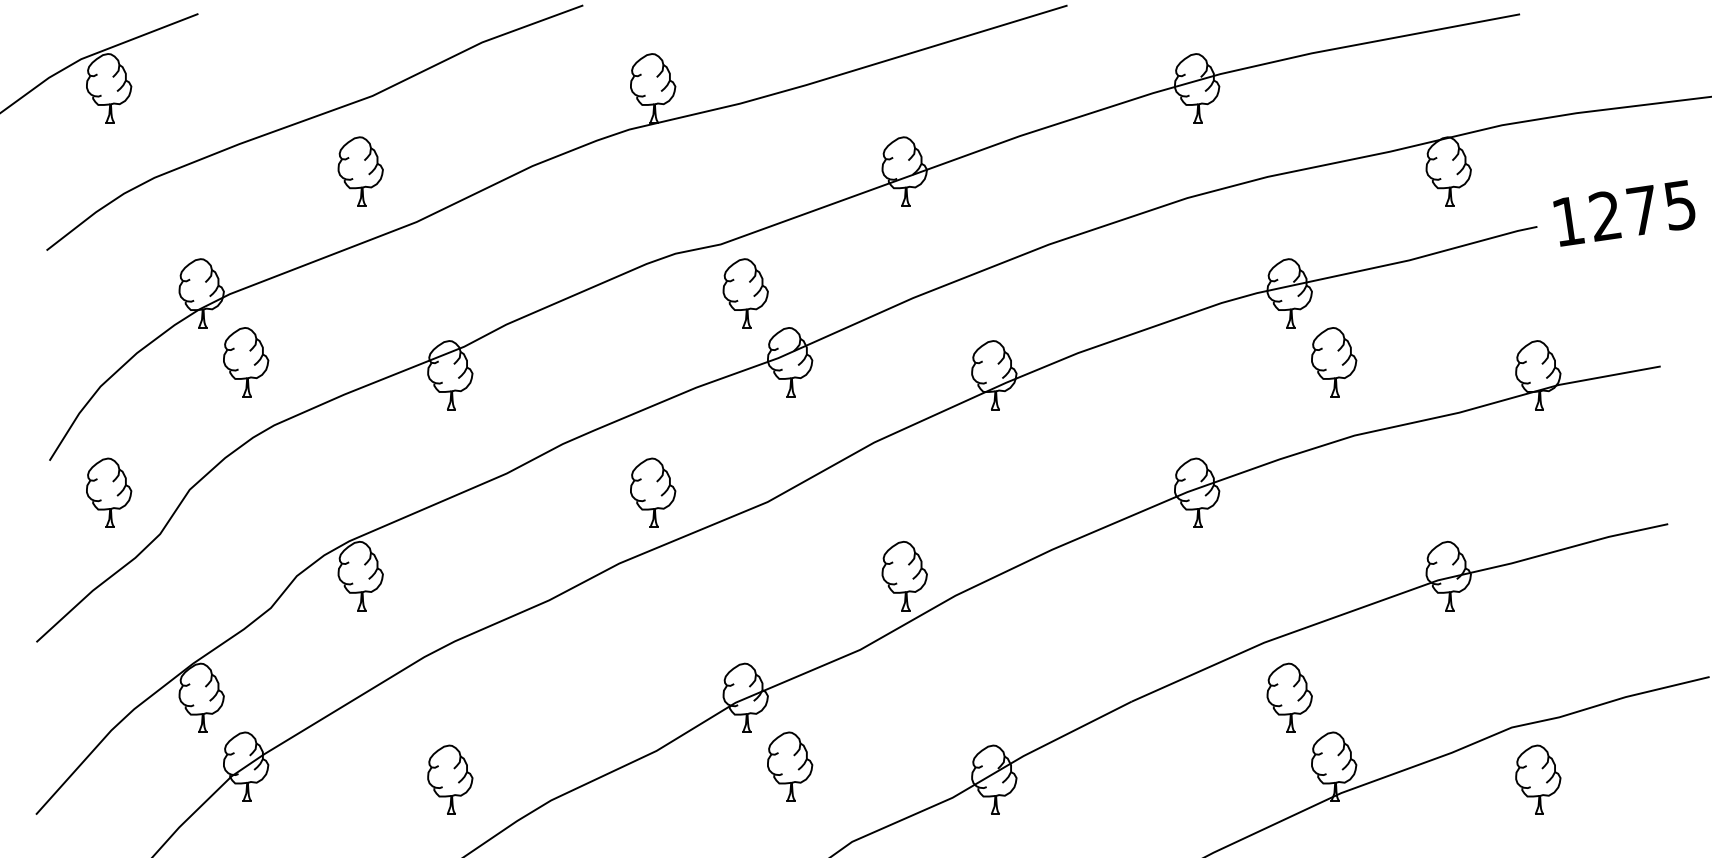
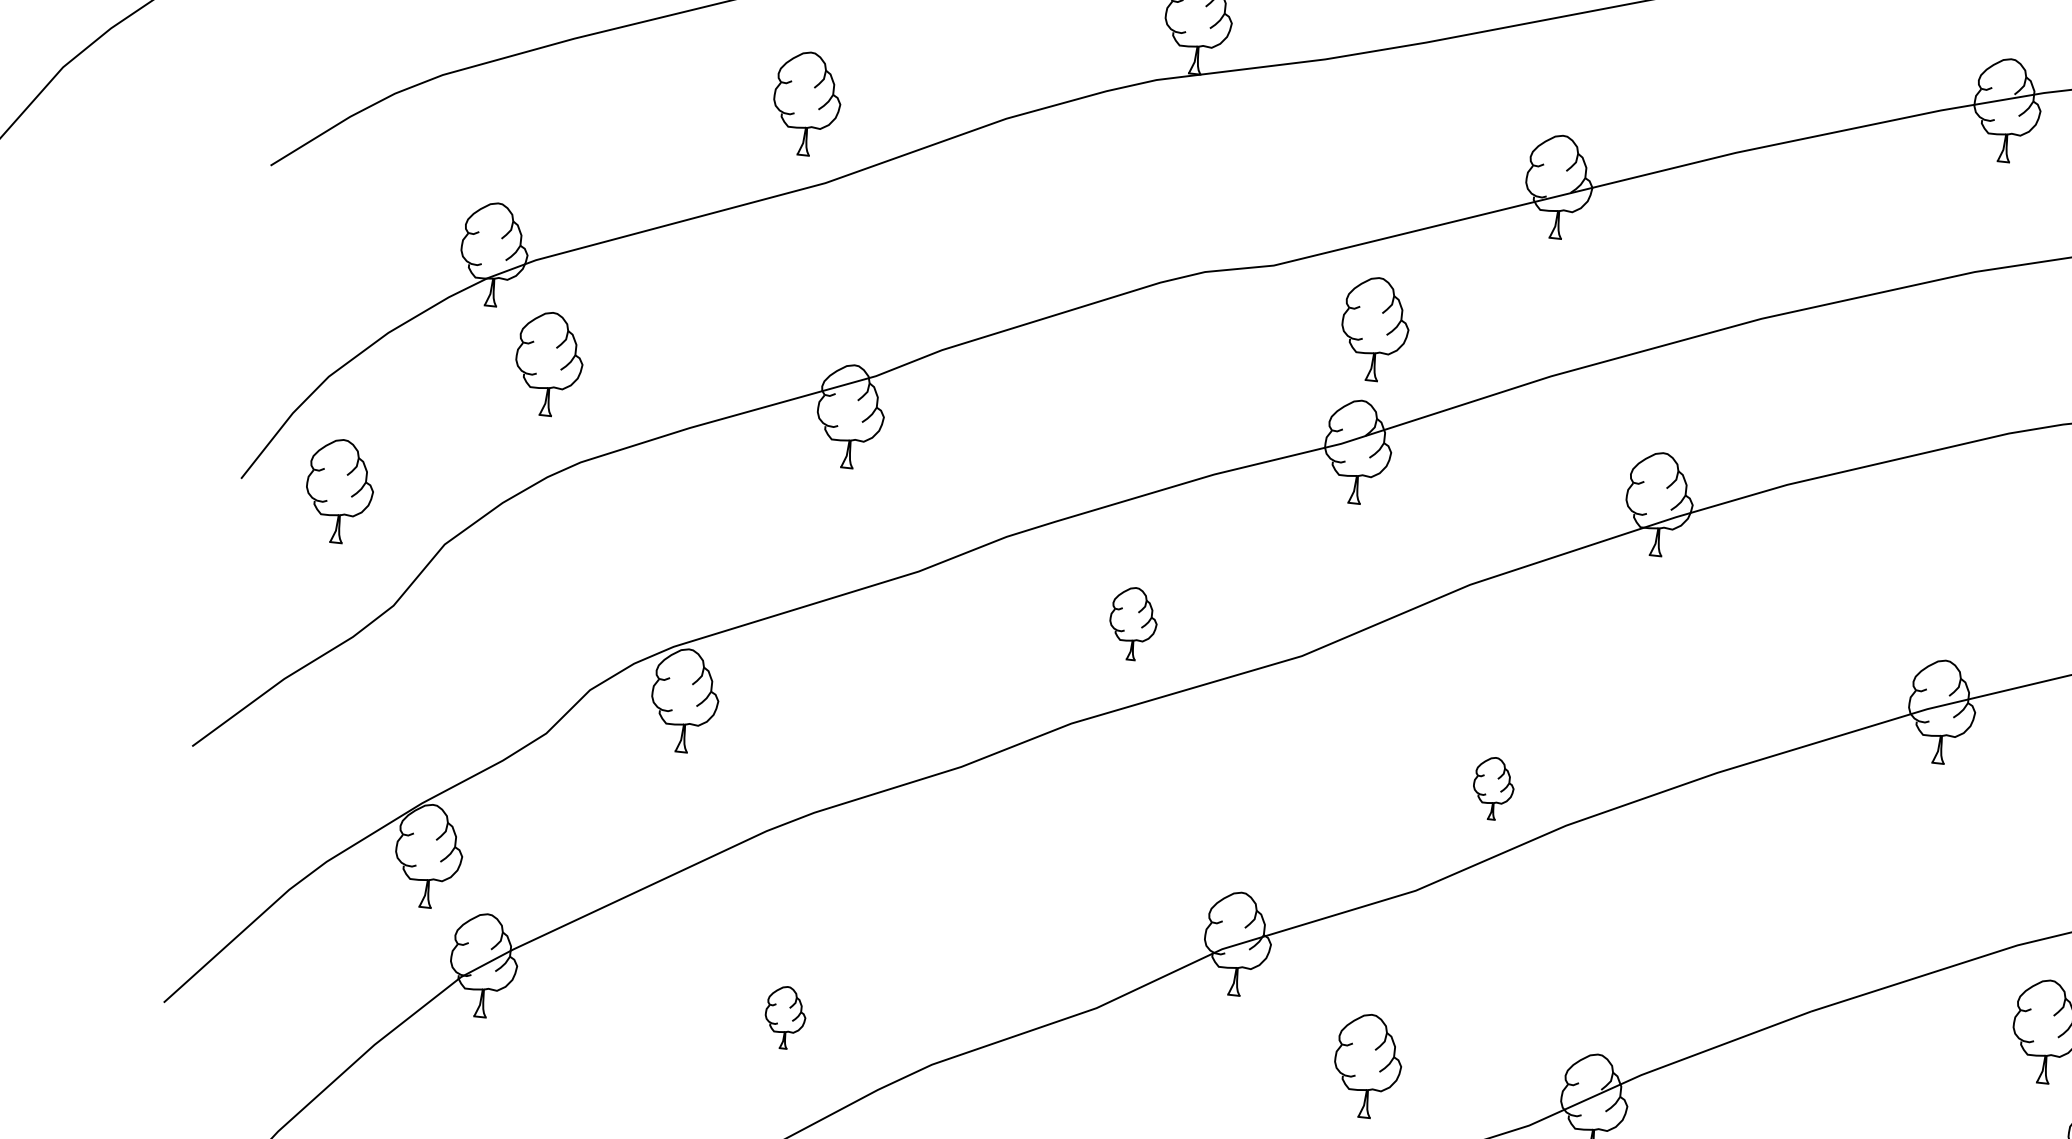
part: (360, 171) -> (806, 103), moved
part: (745, 293) -> (1374, 329), moved
part: (109, 492) -> (340, 490), moved
part: (653, 492) -> (1133, 623), size x0.7
part: (904, 576) -> (1493, 788), size x0.6
part: (790, 766) -> (1368, 1065), moved
part: (450, 779) -> (785, 1017), size x0.6

